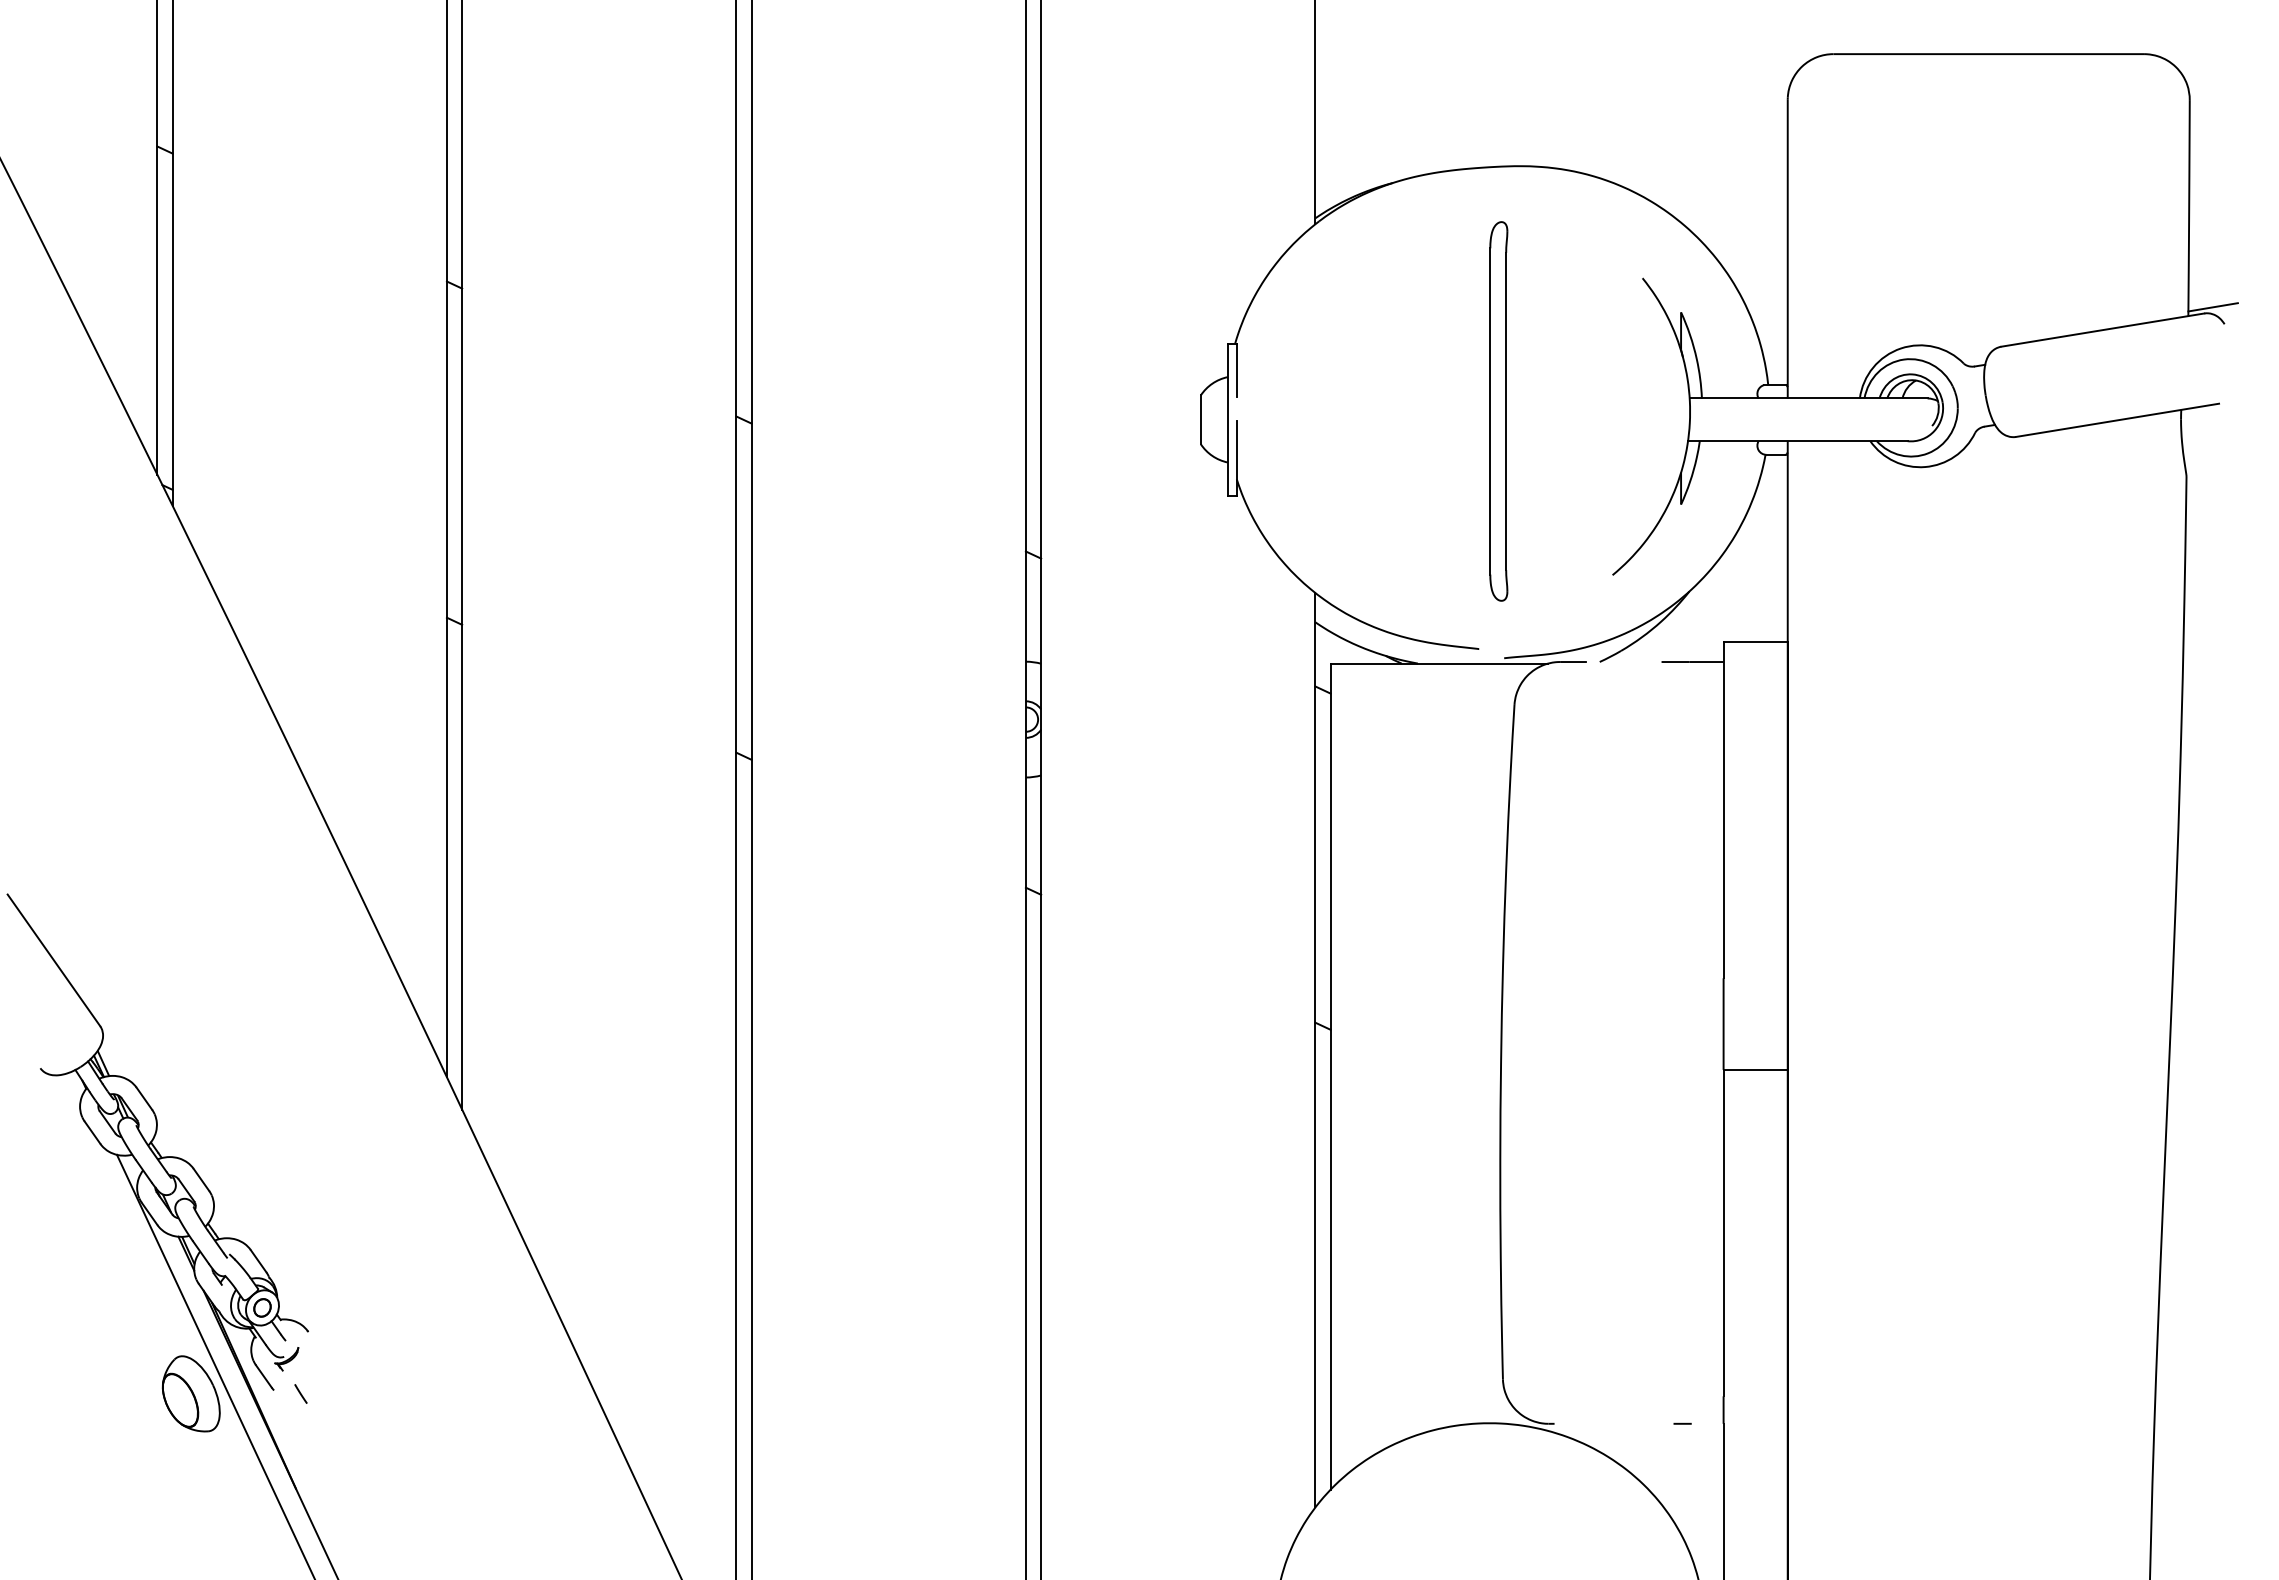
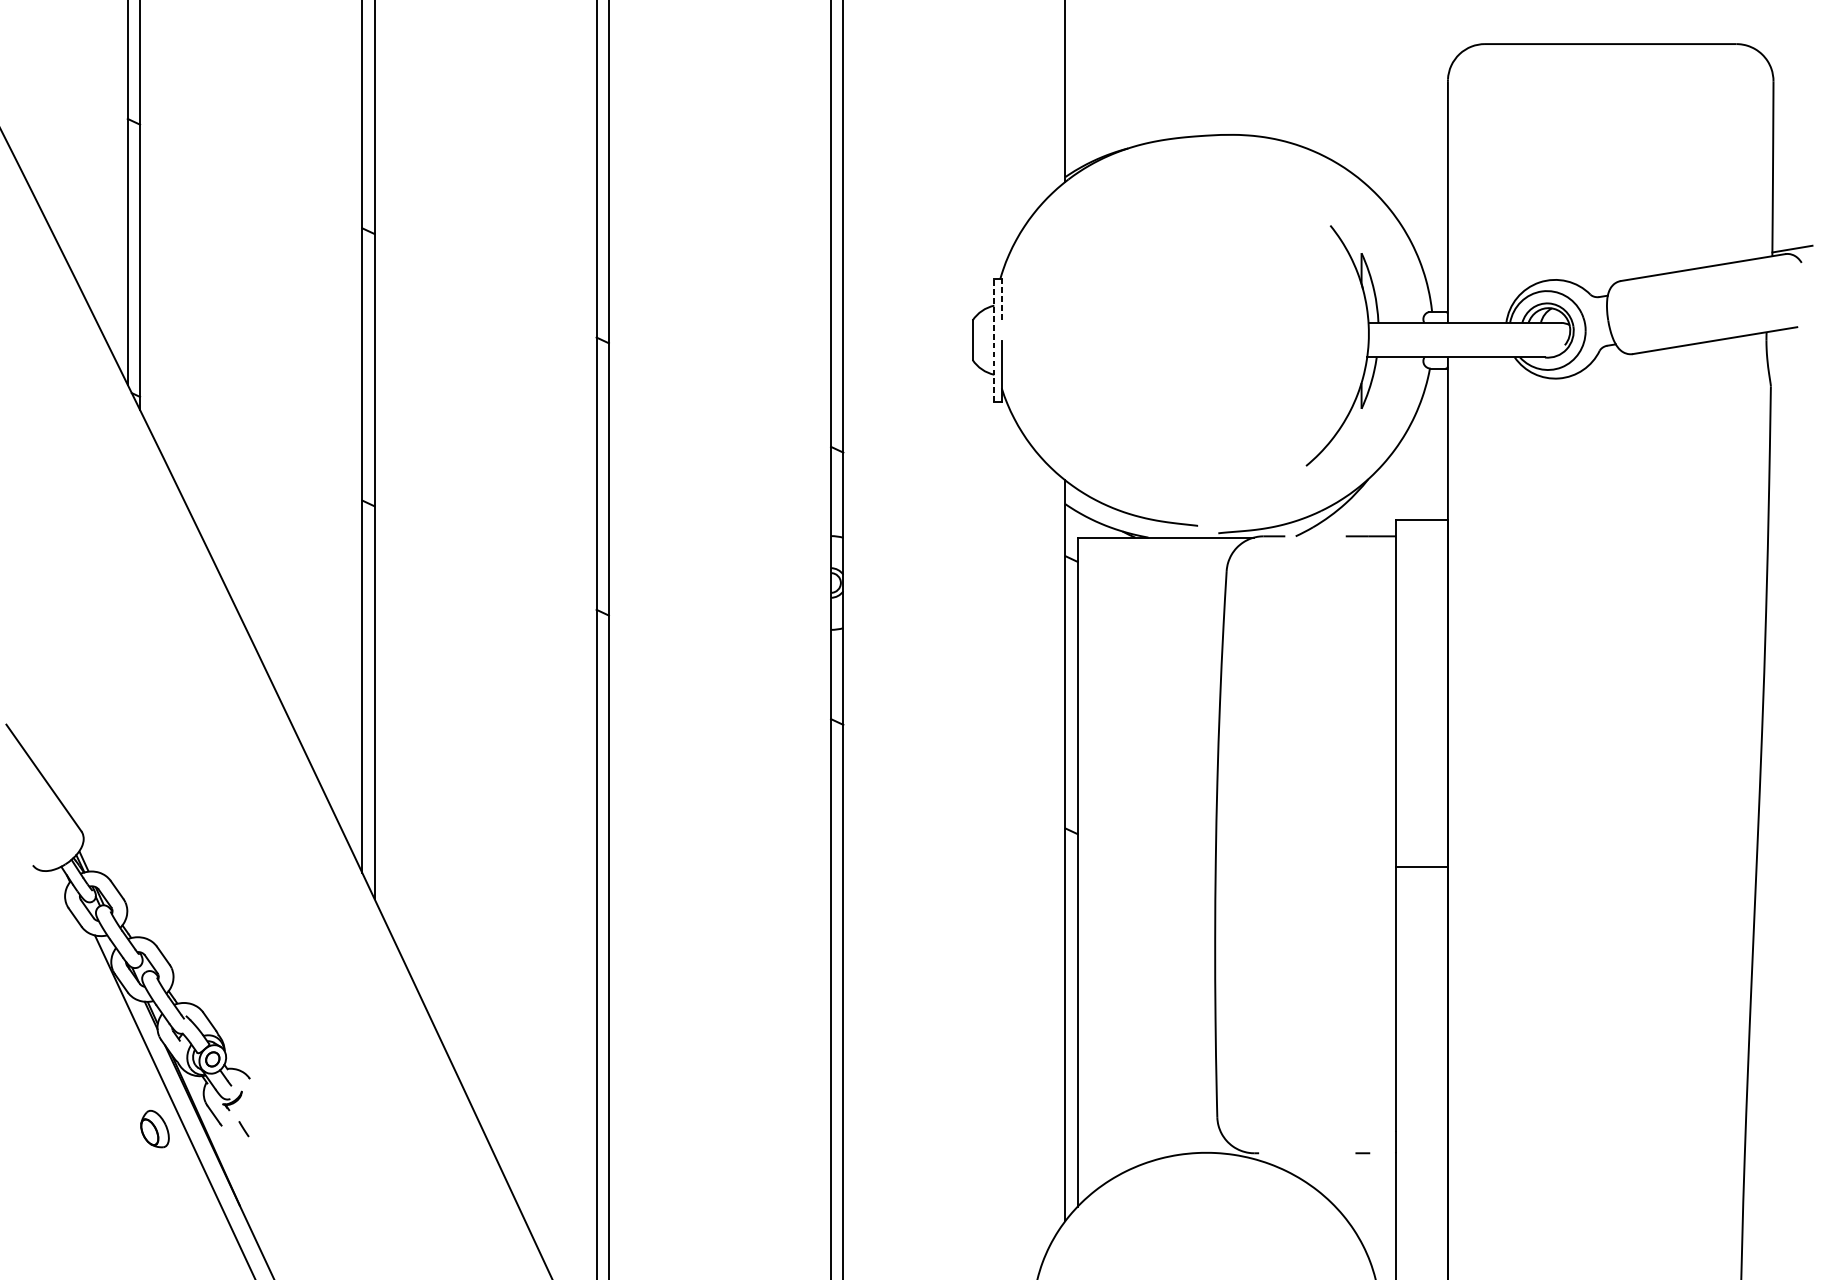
line: (1236, 370) -> (1001, 300), solid -> dashed
part: (1498, 411) -> (1213, 333), removed
line: (1227, 419) -> (994, 339), solid -> dashed
part: (190, 1393) -> (154, 1128), size x0.6

